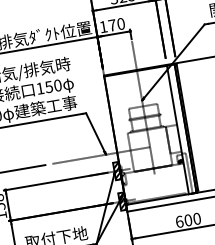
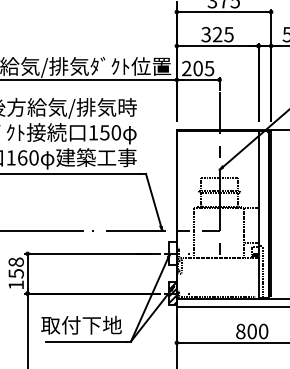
text: (112, 25) -> (198, 68), 170 -> 205
hatch: (116, 170) -> (172, 253), removed
text: (179, 221) -> (240, 331), 600 -> 800

